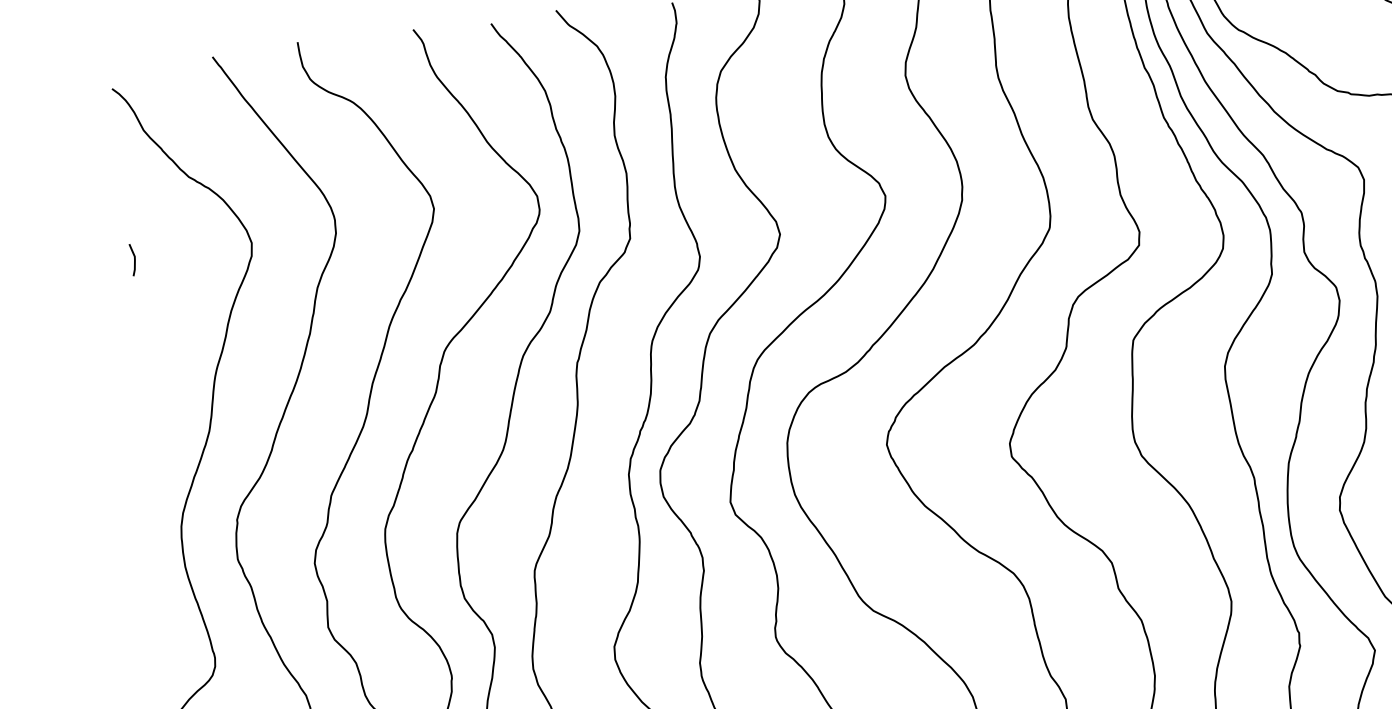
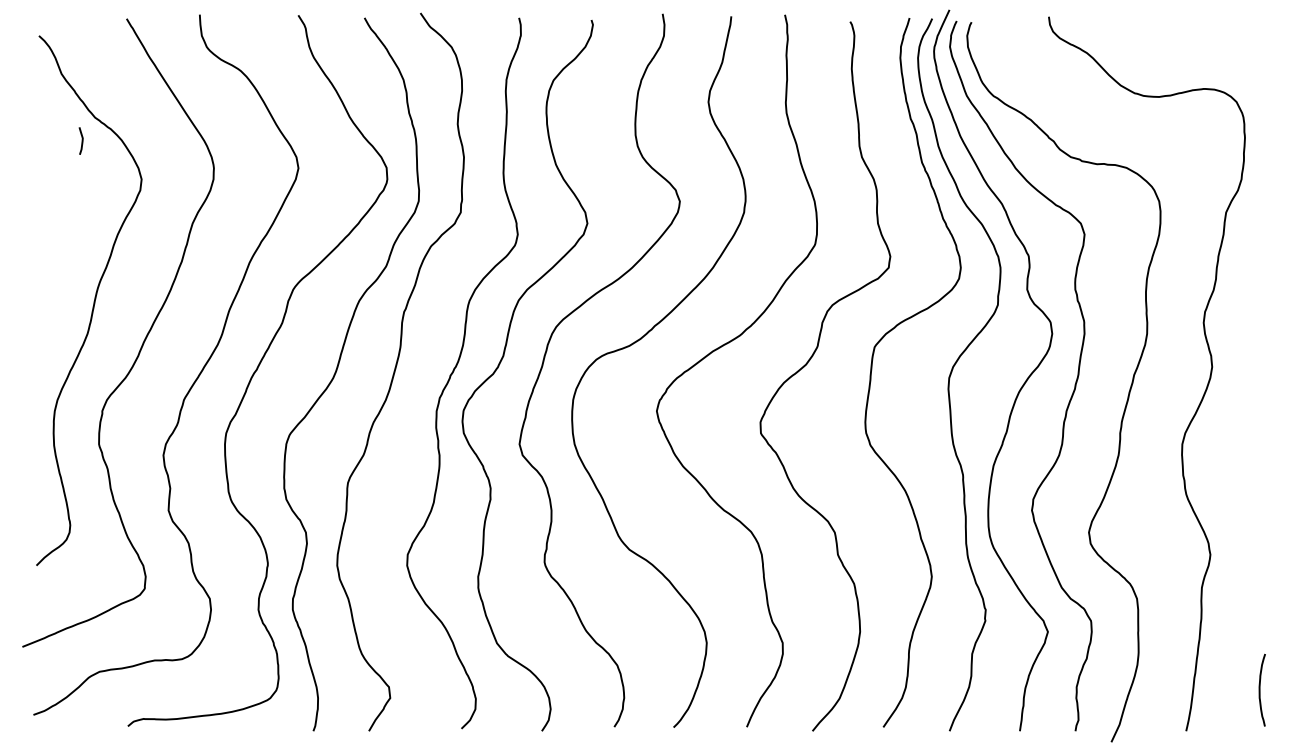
curve: (133, 259) -> (81, 140), moved

